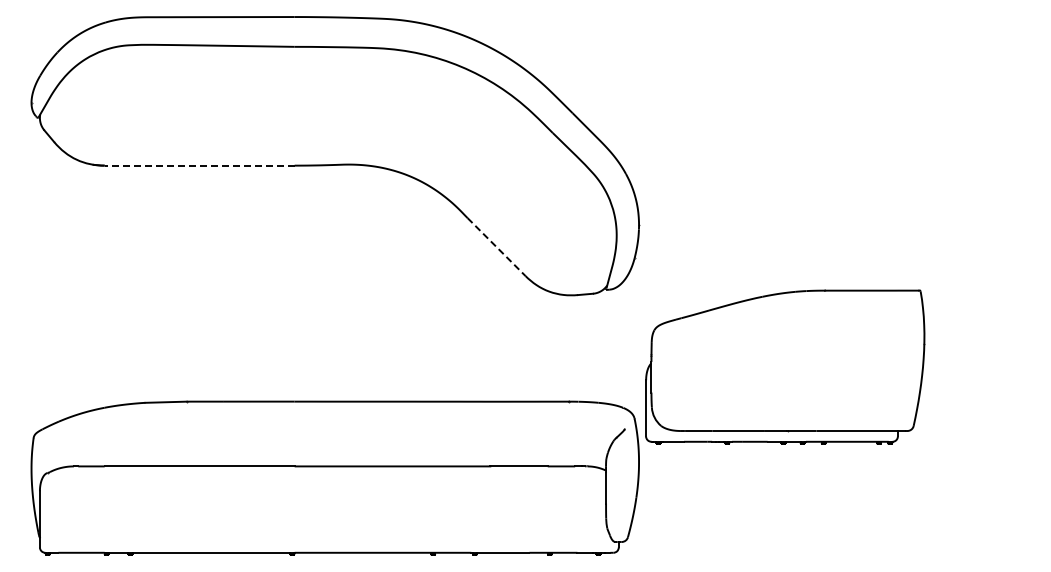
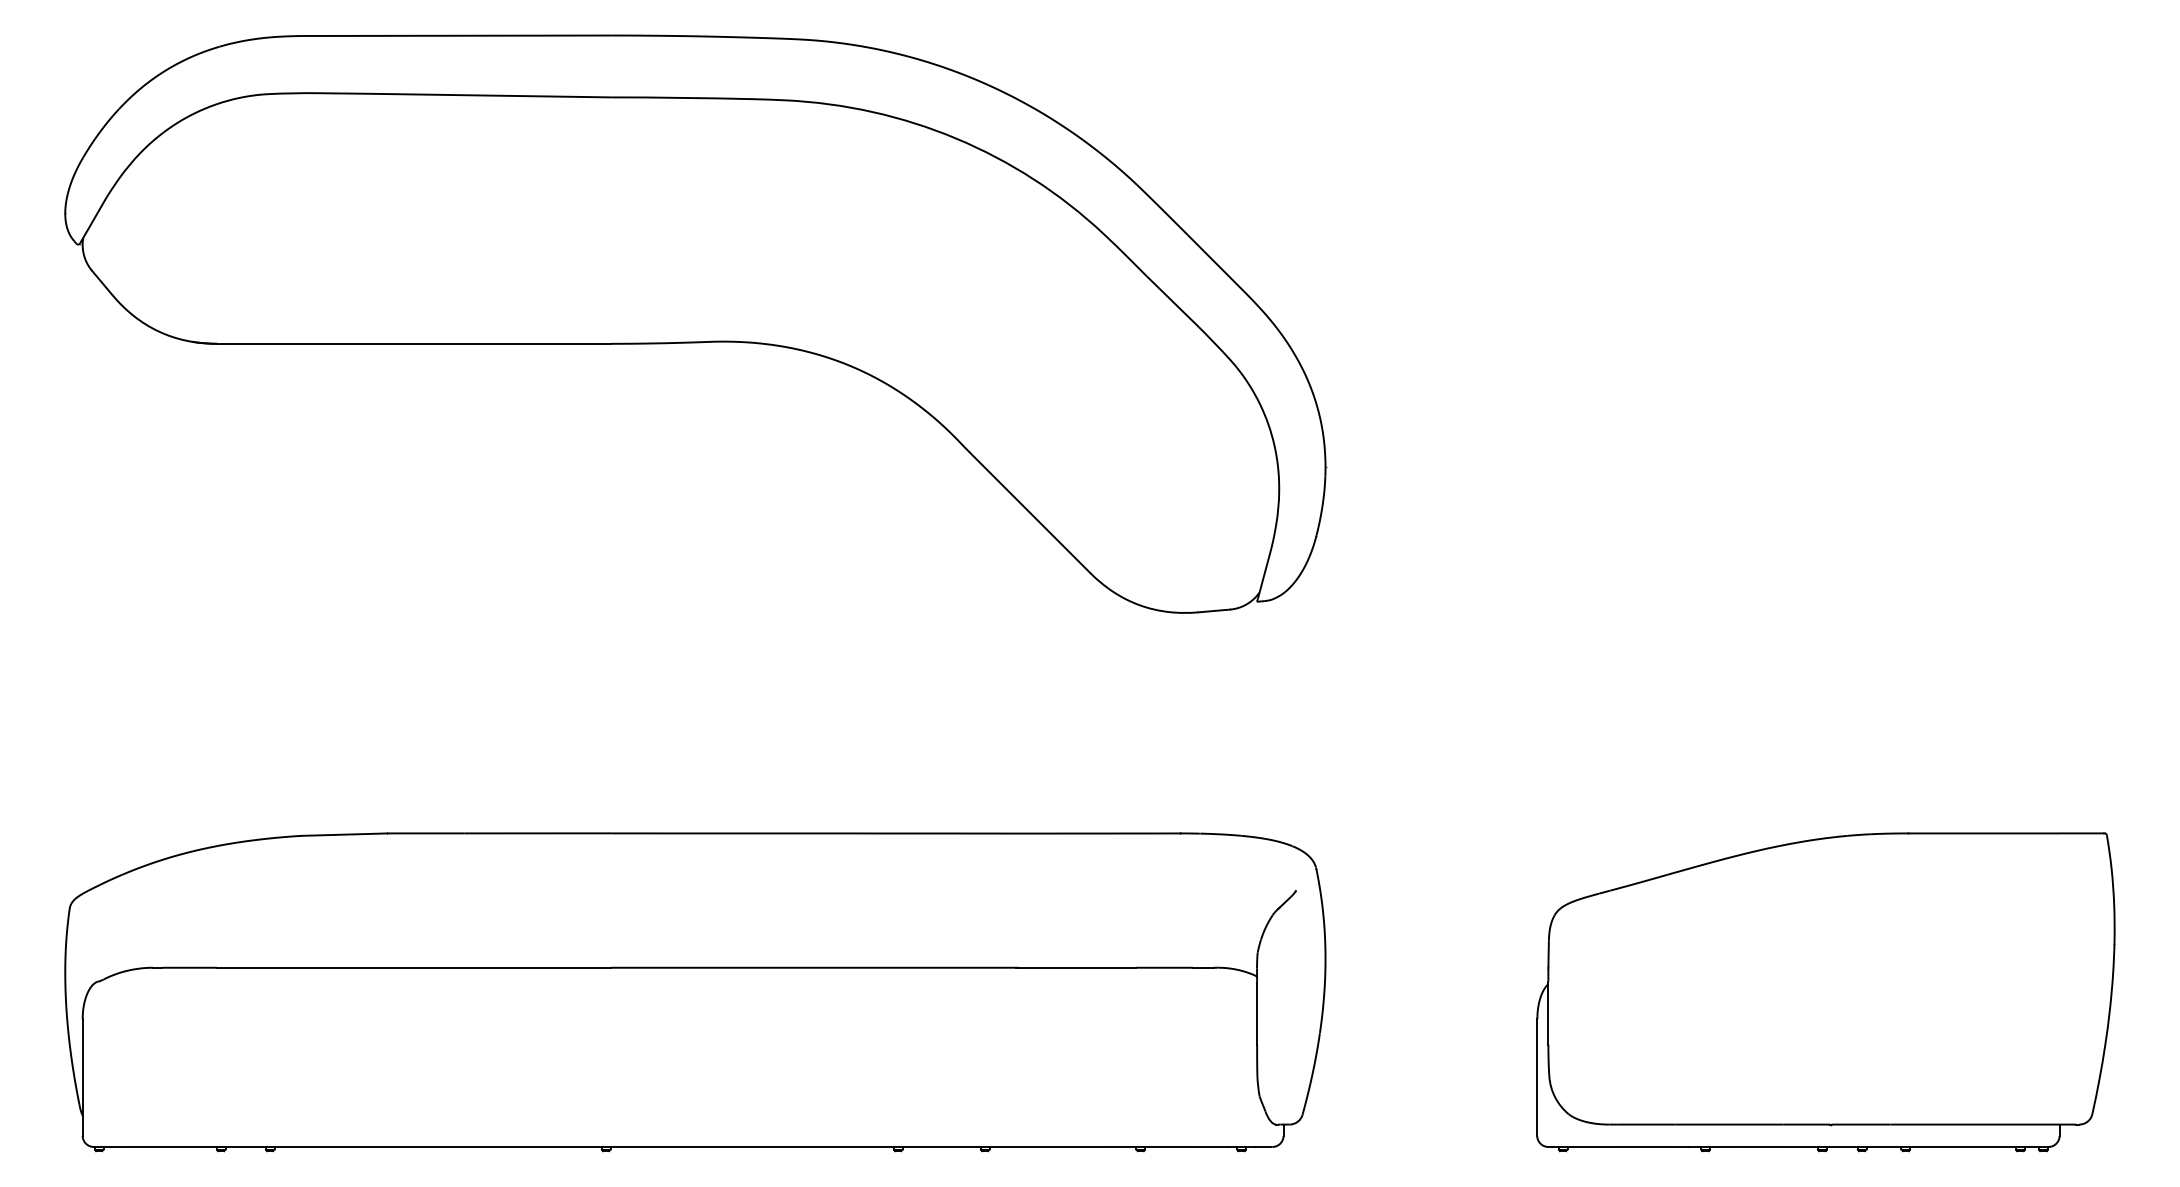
line: (199, 165) -> (413, 343), dashed -> solid
line: (496, 247) -> (1029, 513), dashed -> solid
part: (785, 366) -> (1826, 990), moved

